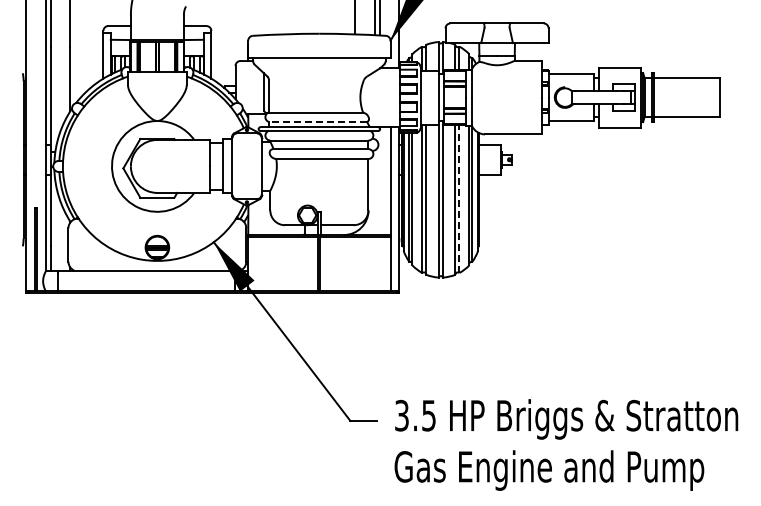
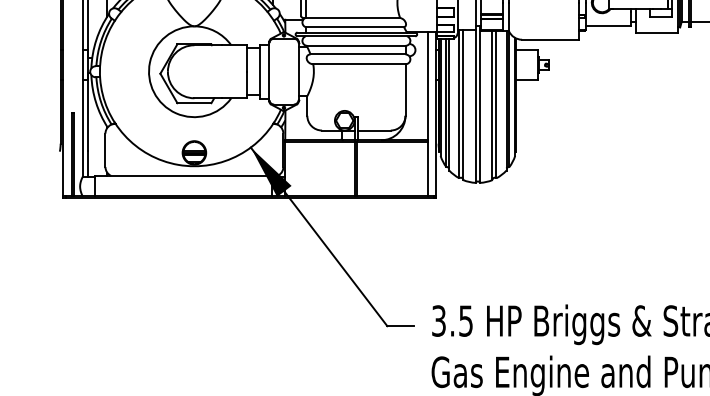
line: (317, 121) -> (354, 26), dashed -> solid
line: (459, 199) -> (496, 104), dashed -> solid

